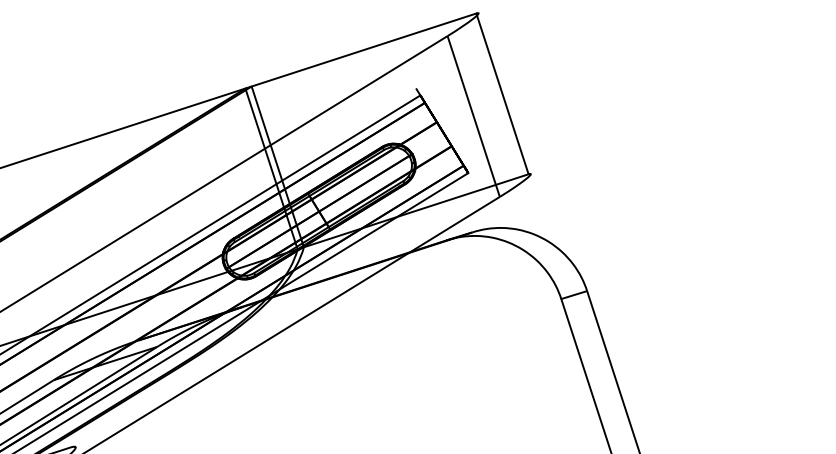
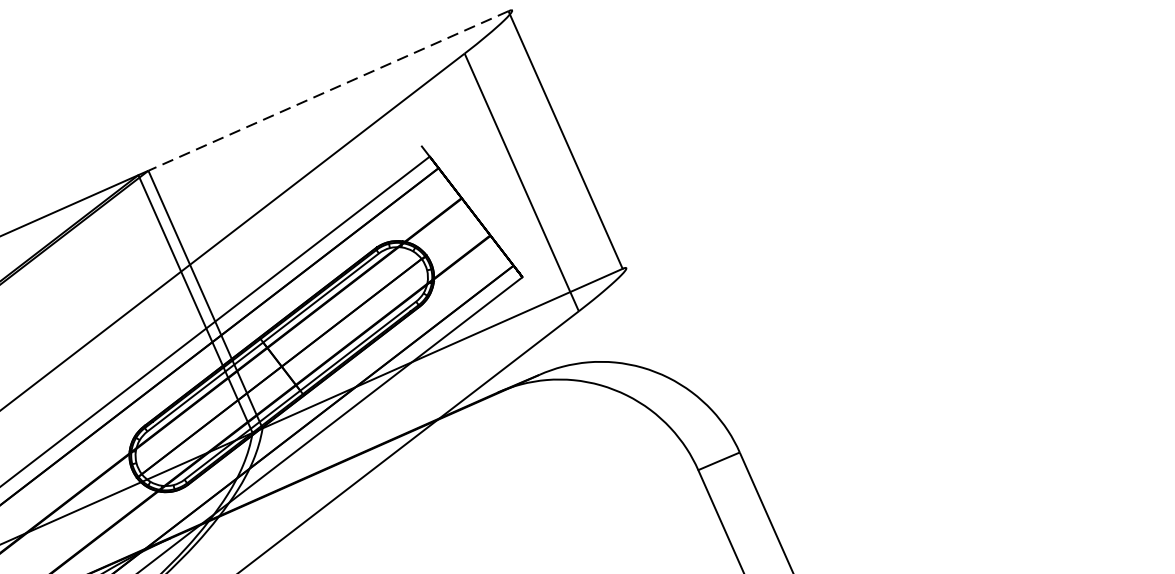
line: (363, 50) -> (327, 91), solid -> dashed

